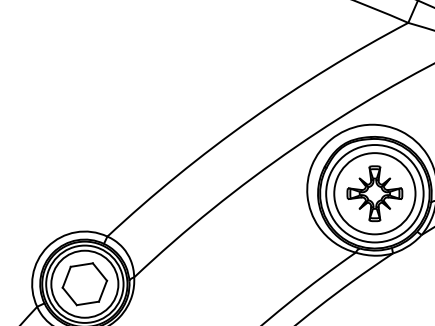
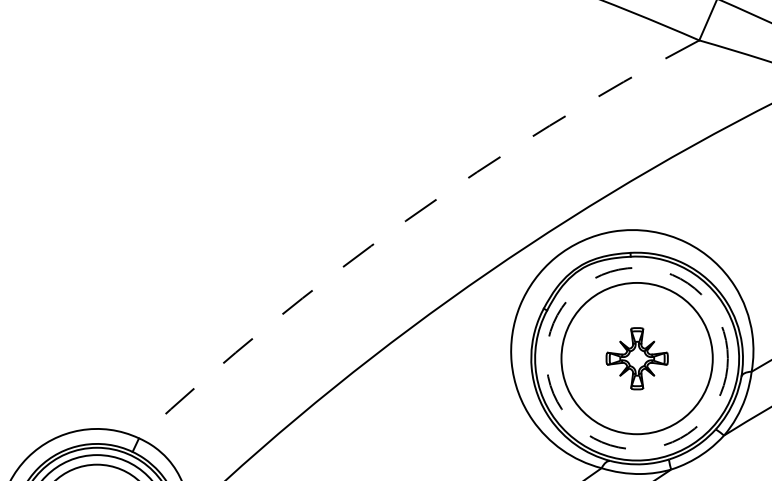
arc: (250, 119) -> (405, 220), solid -> dashed
circle: (374, 193) -> (636, 358), solid -> dashed
part: (374, 193) -> (636, 358), size x0.6

